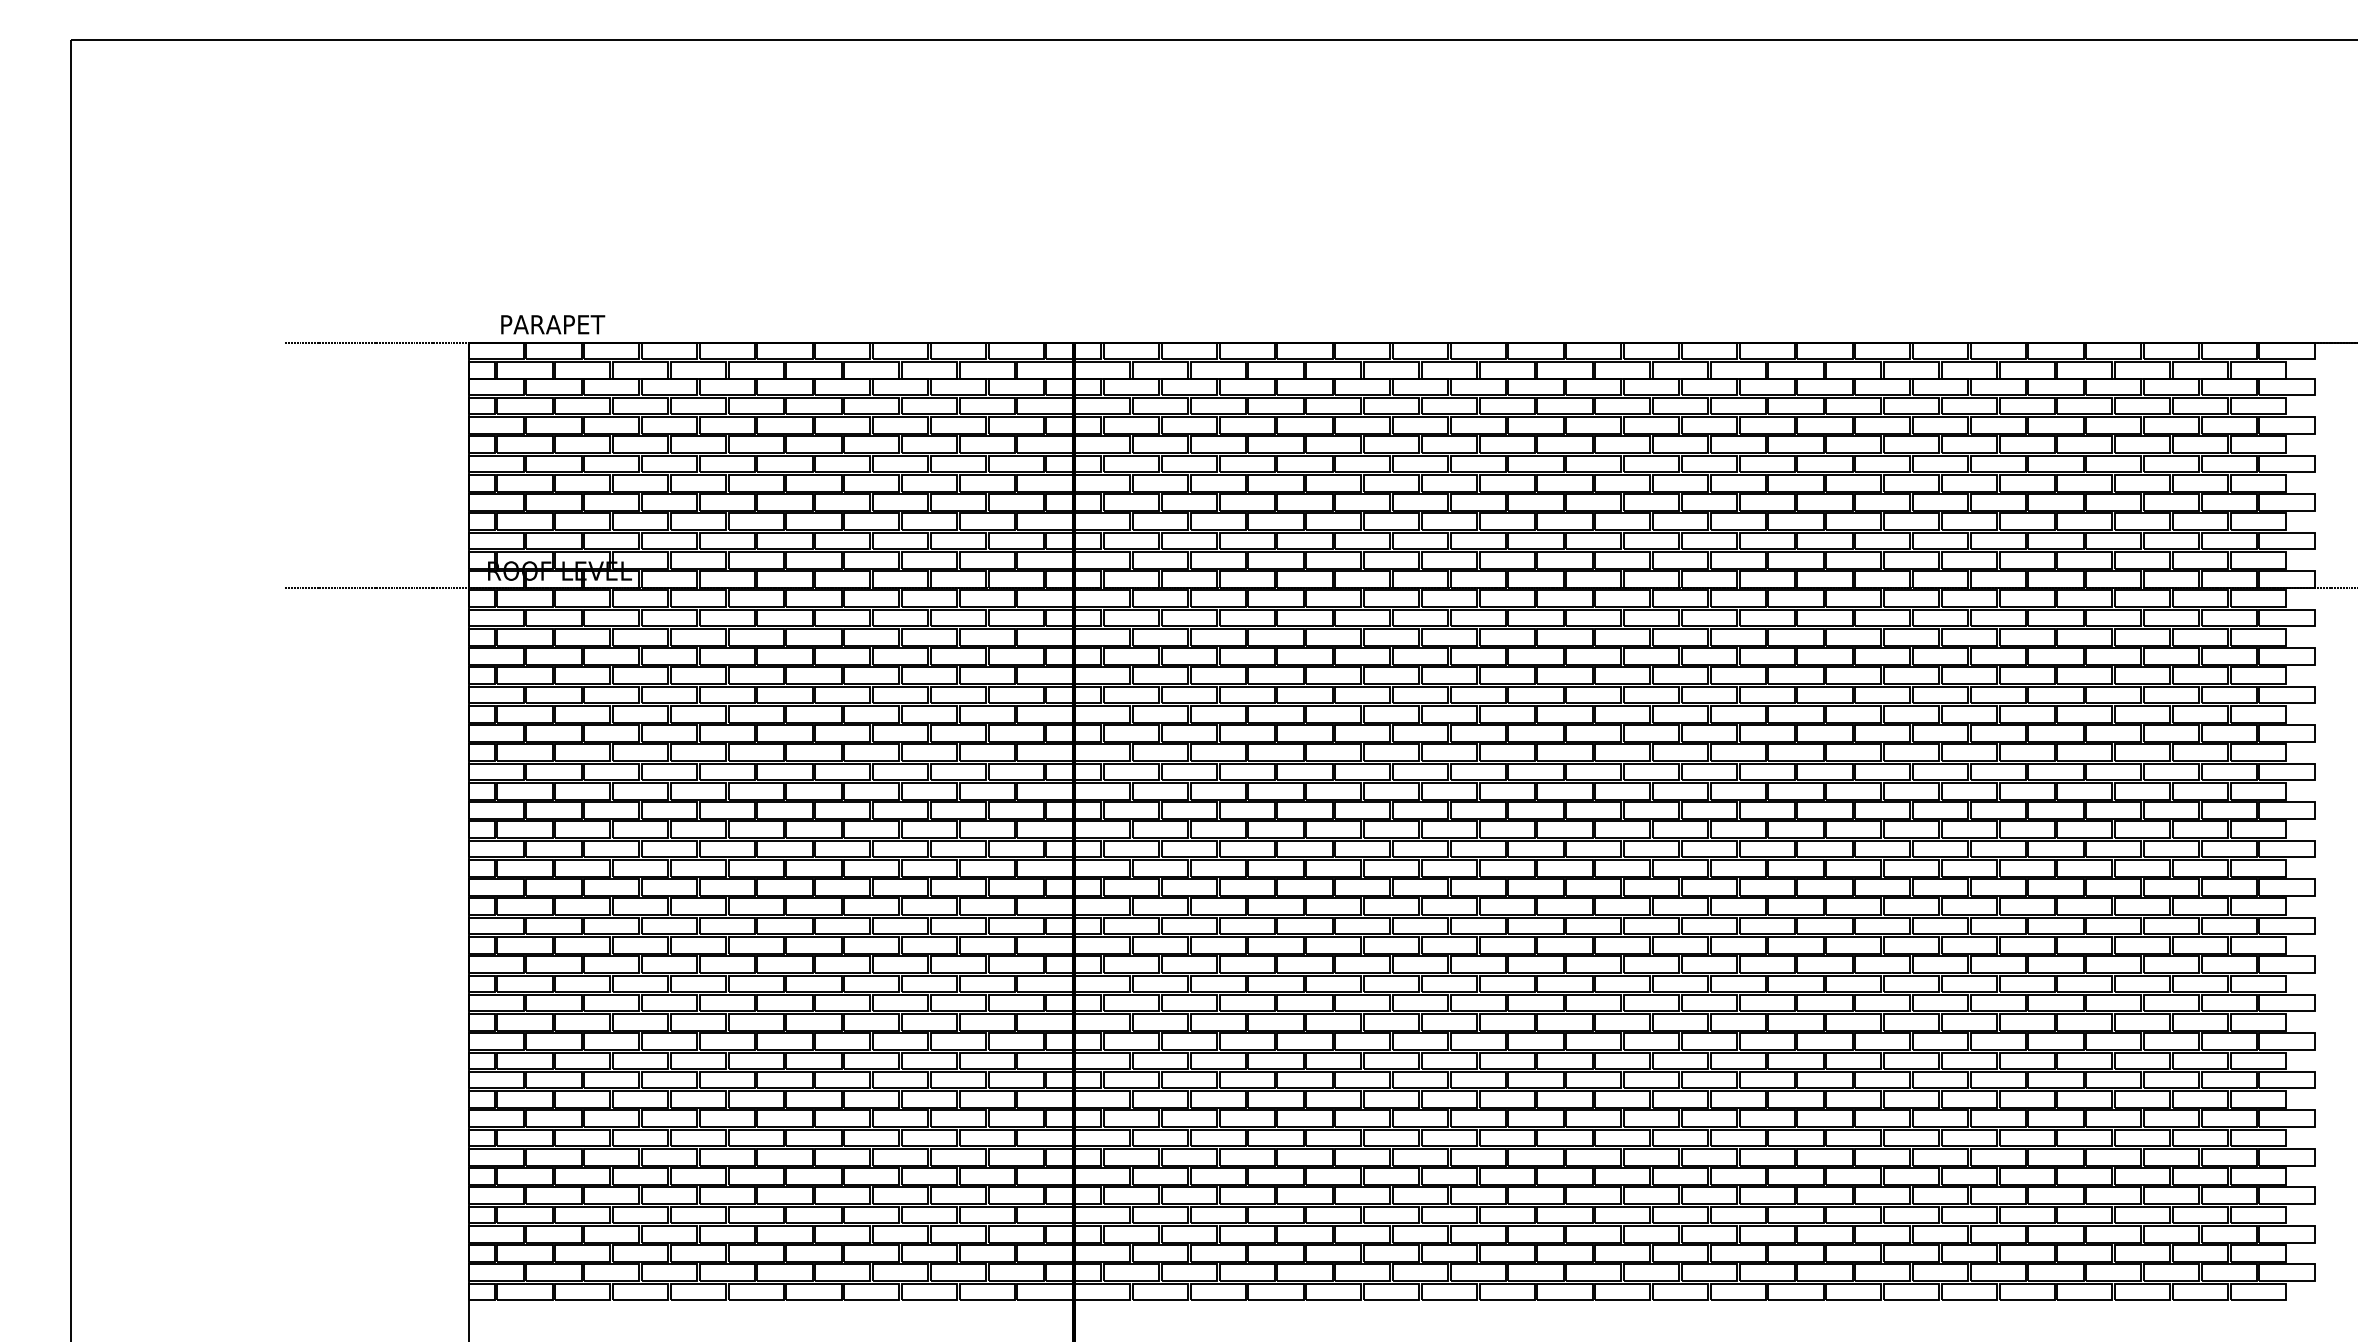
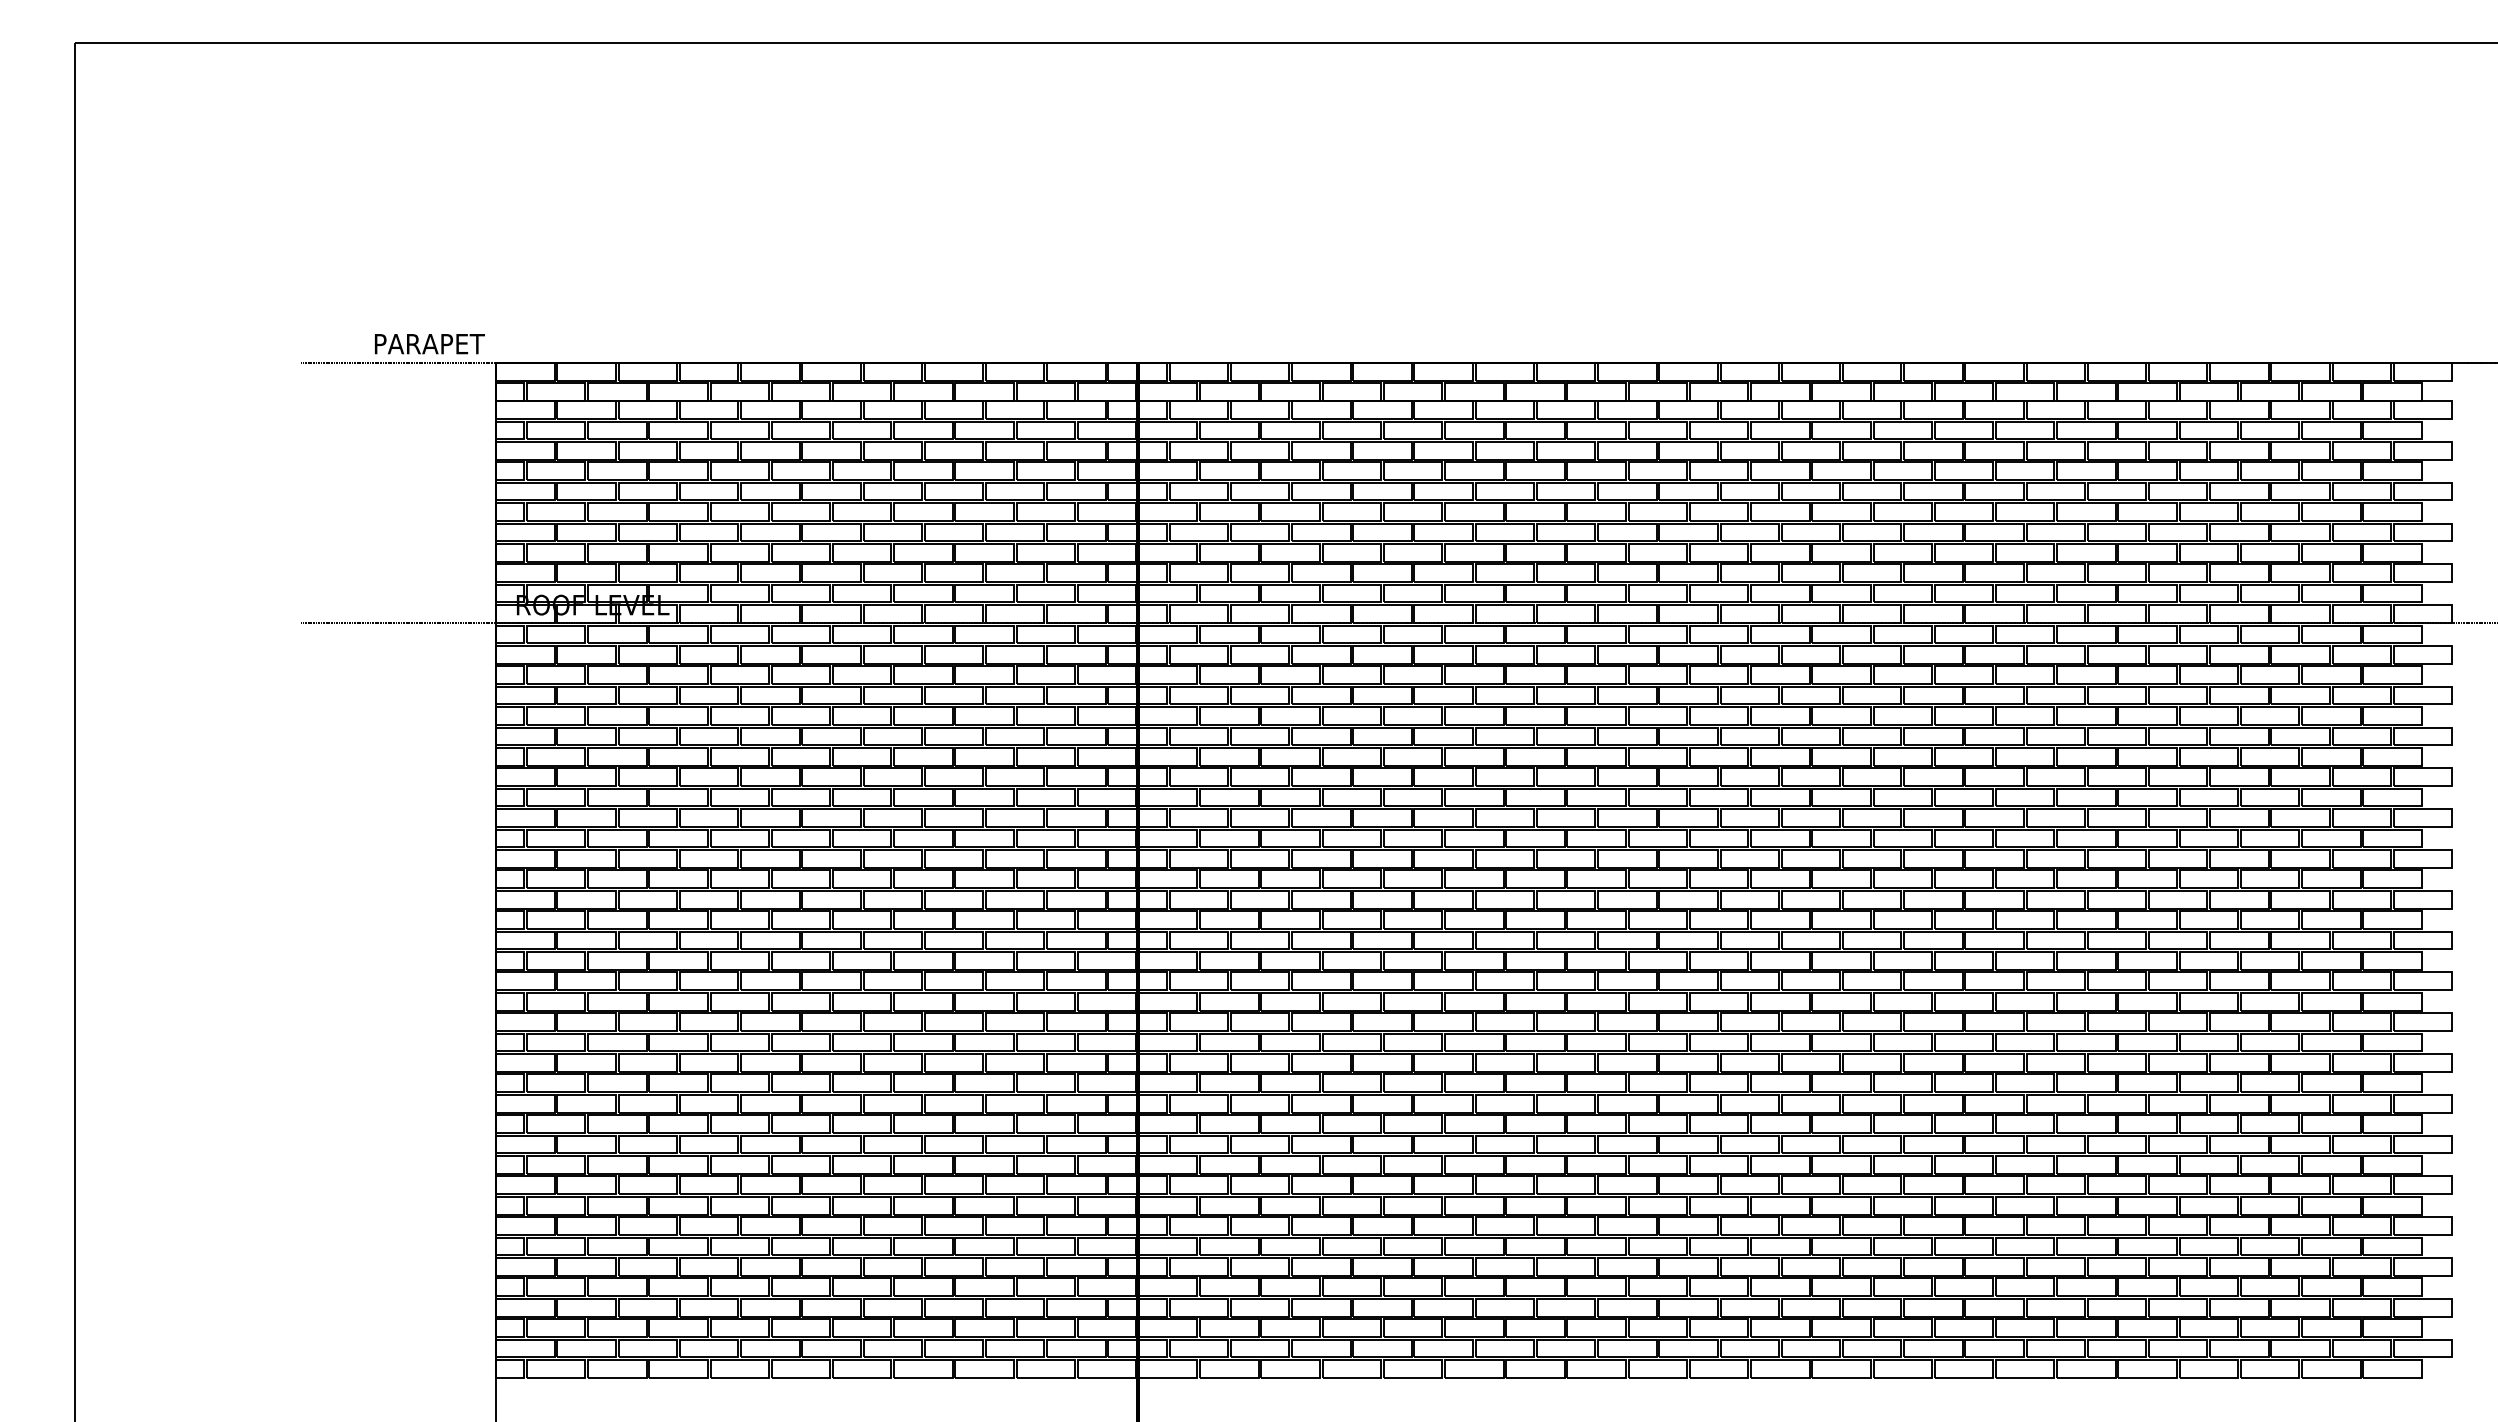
text: (552, 325) -> (429, 344), moved

